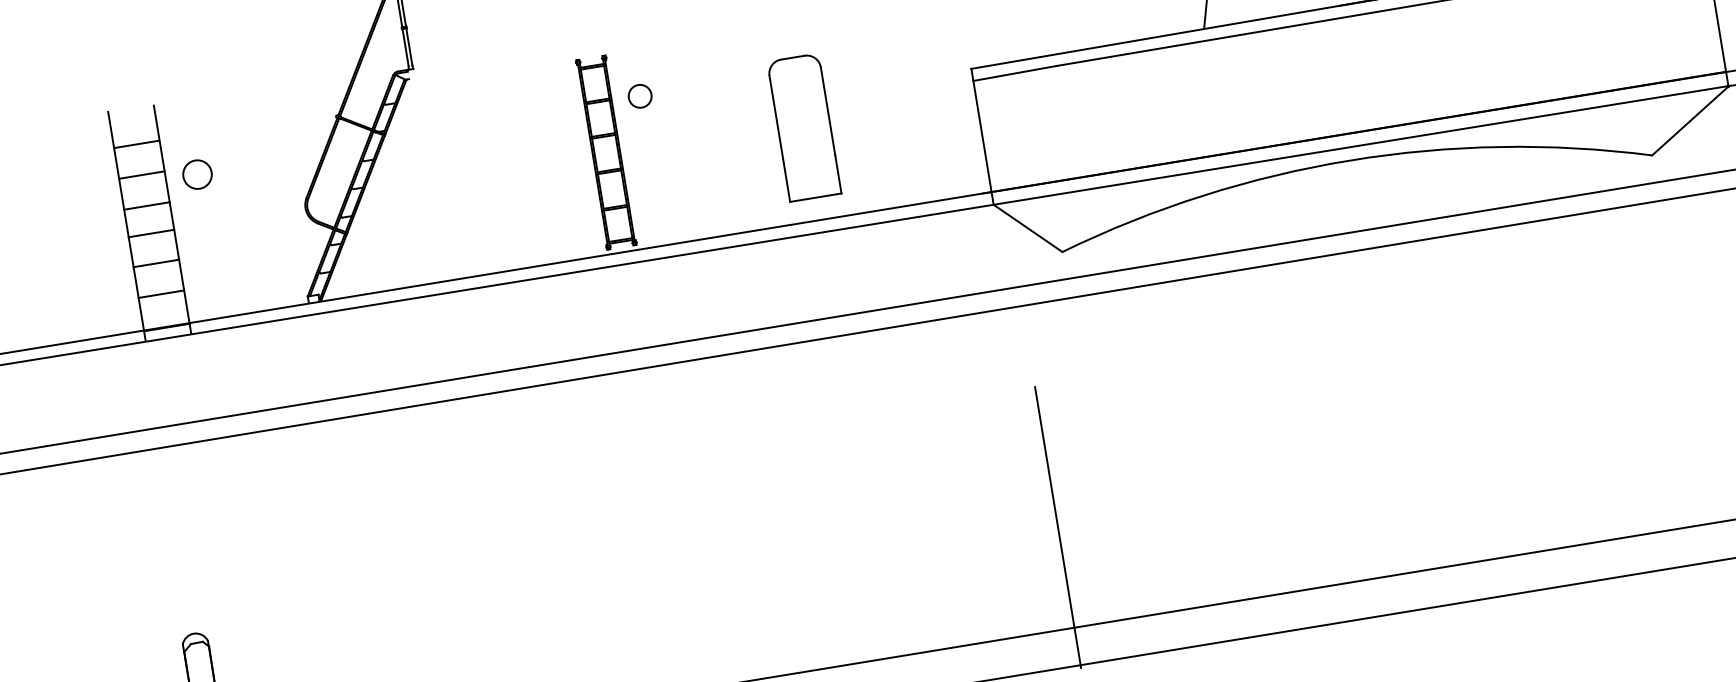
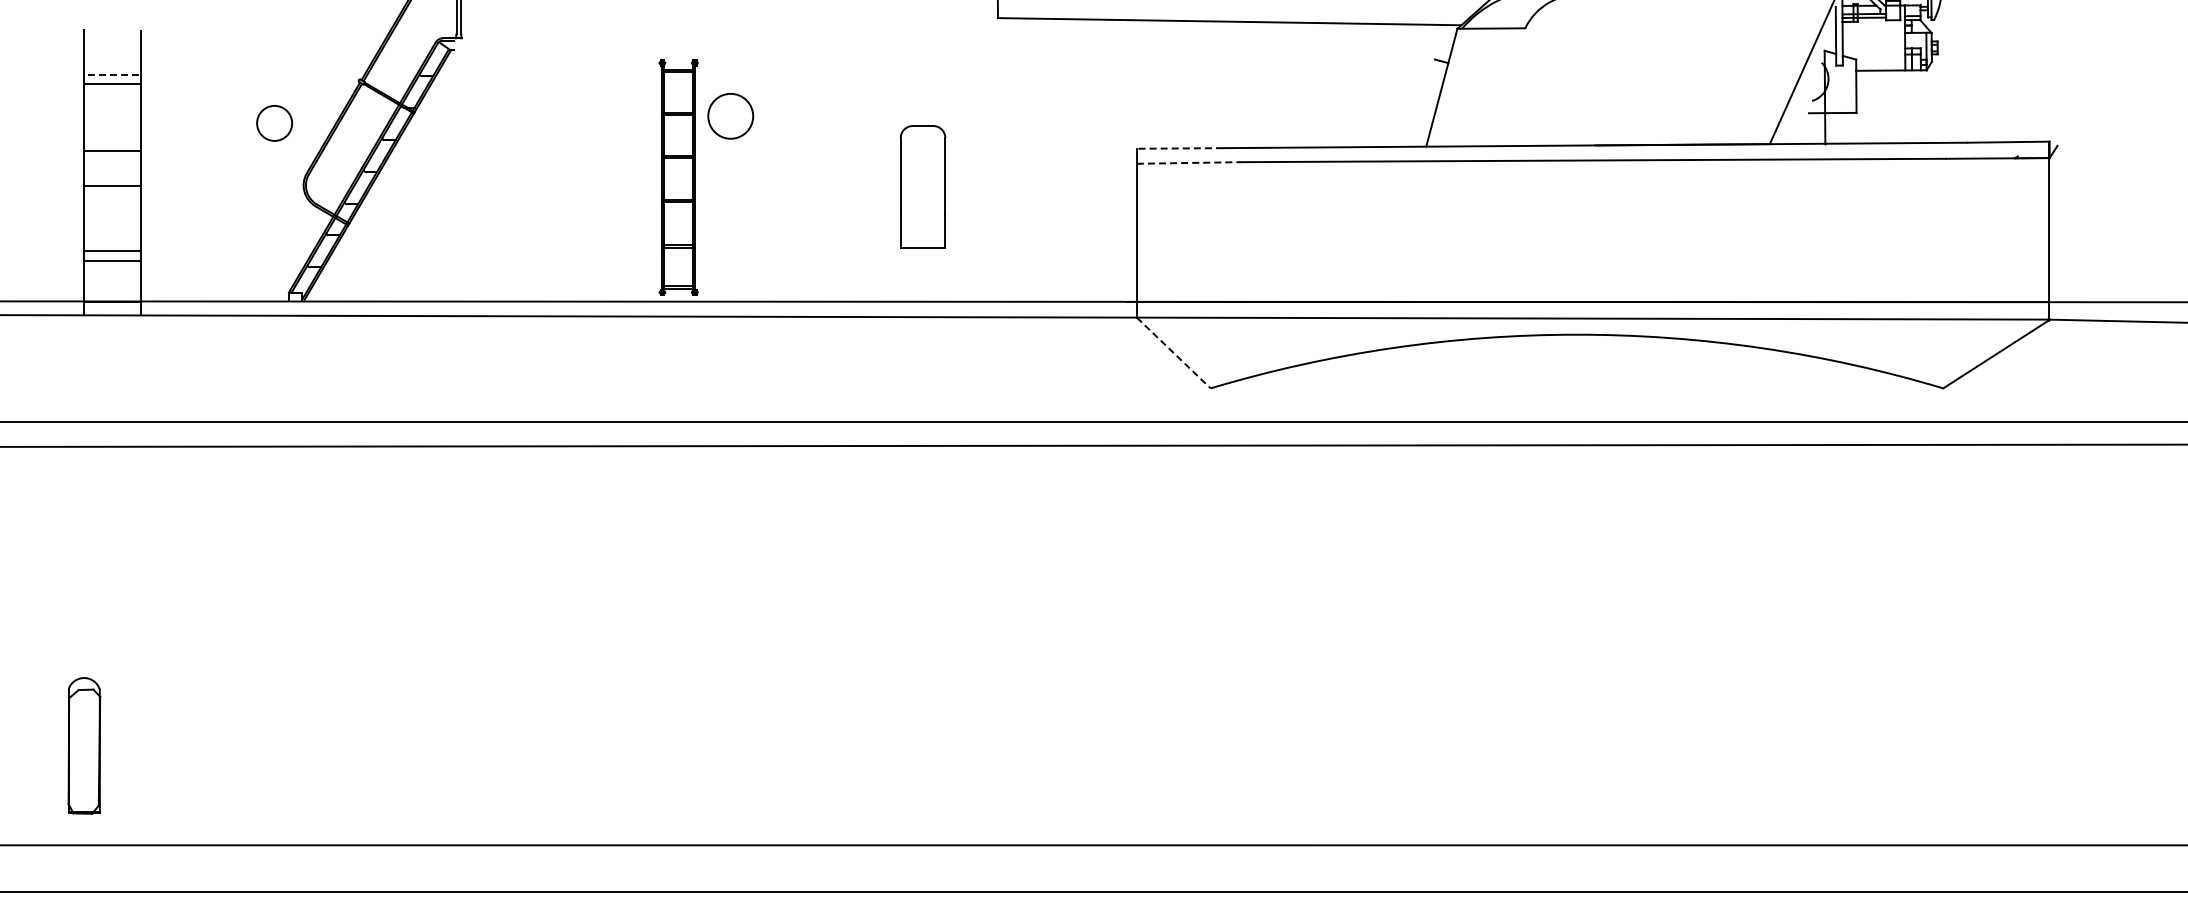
line: (1005, 63) -> (1179, 148), solid -> dashed
line: (1014, 73) -> (1188, 162), solid -> dashed
circle: (640, 96) -> (730, 116), size x1.6
part: (803, 127) -> (922, 186), size x0.7
line: (136, 144) -> (111, 74), solid -> dashed
line: (142, 174) -> (112, 83), moved
circle: (197, 174) -> (274, 123), moved
line: (1028, 228) -> (1174, 353), solid -> dashed
line: (155, 263) -> (111, 250), moved
line: (1057, 527) -> (1150, 720), removed

